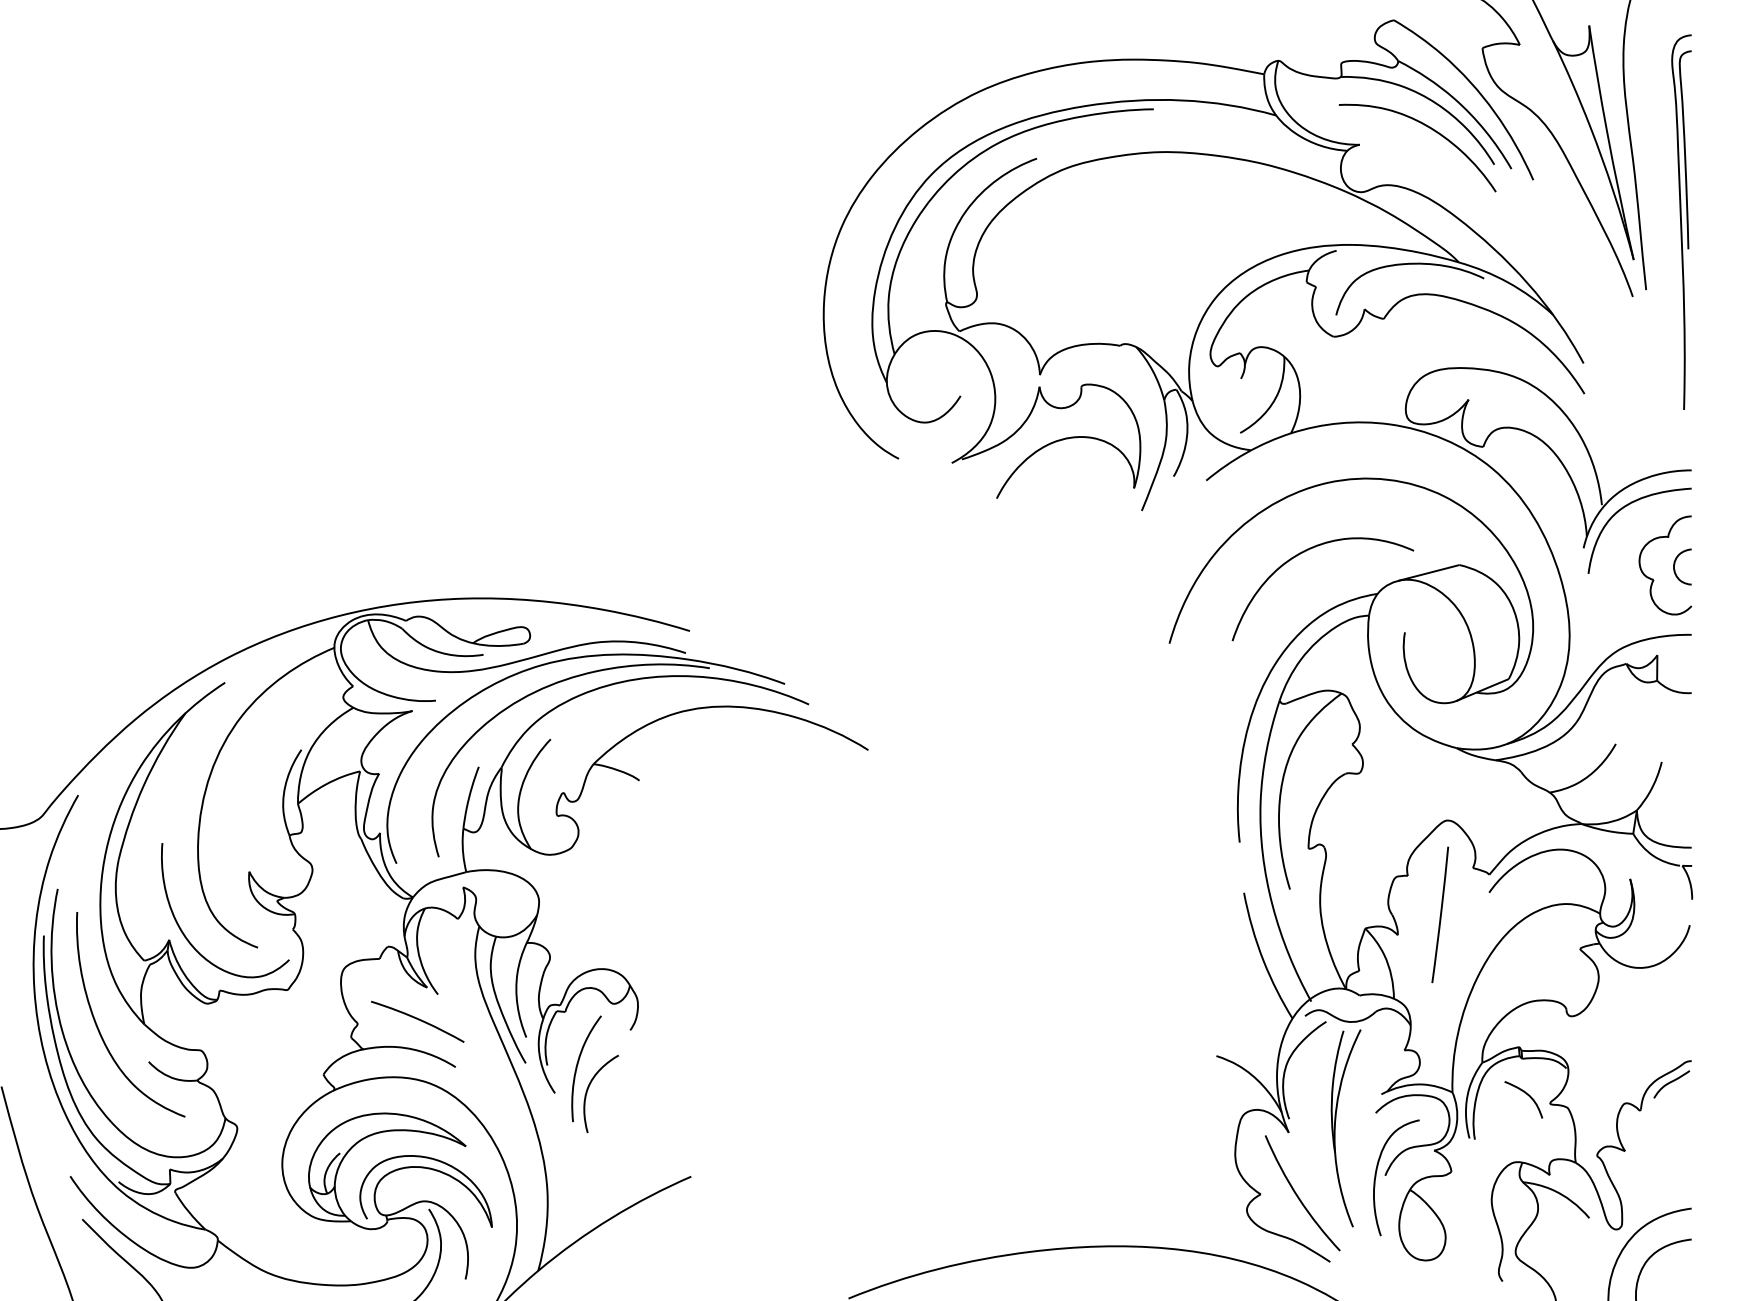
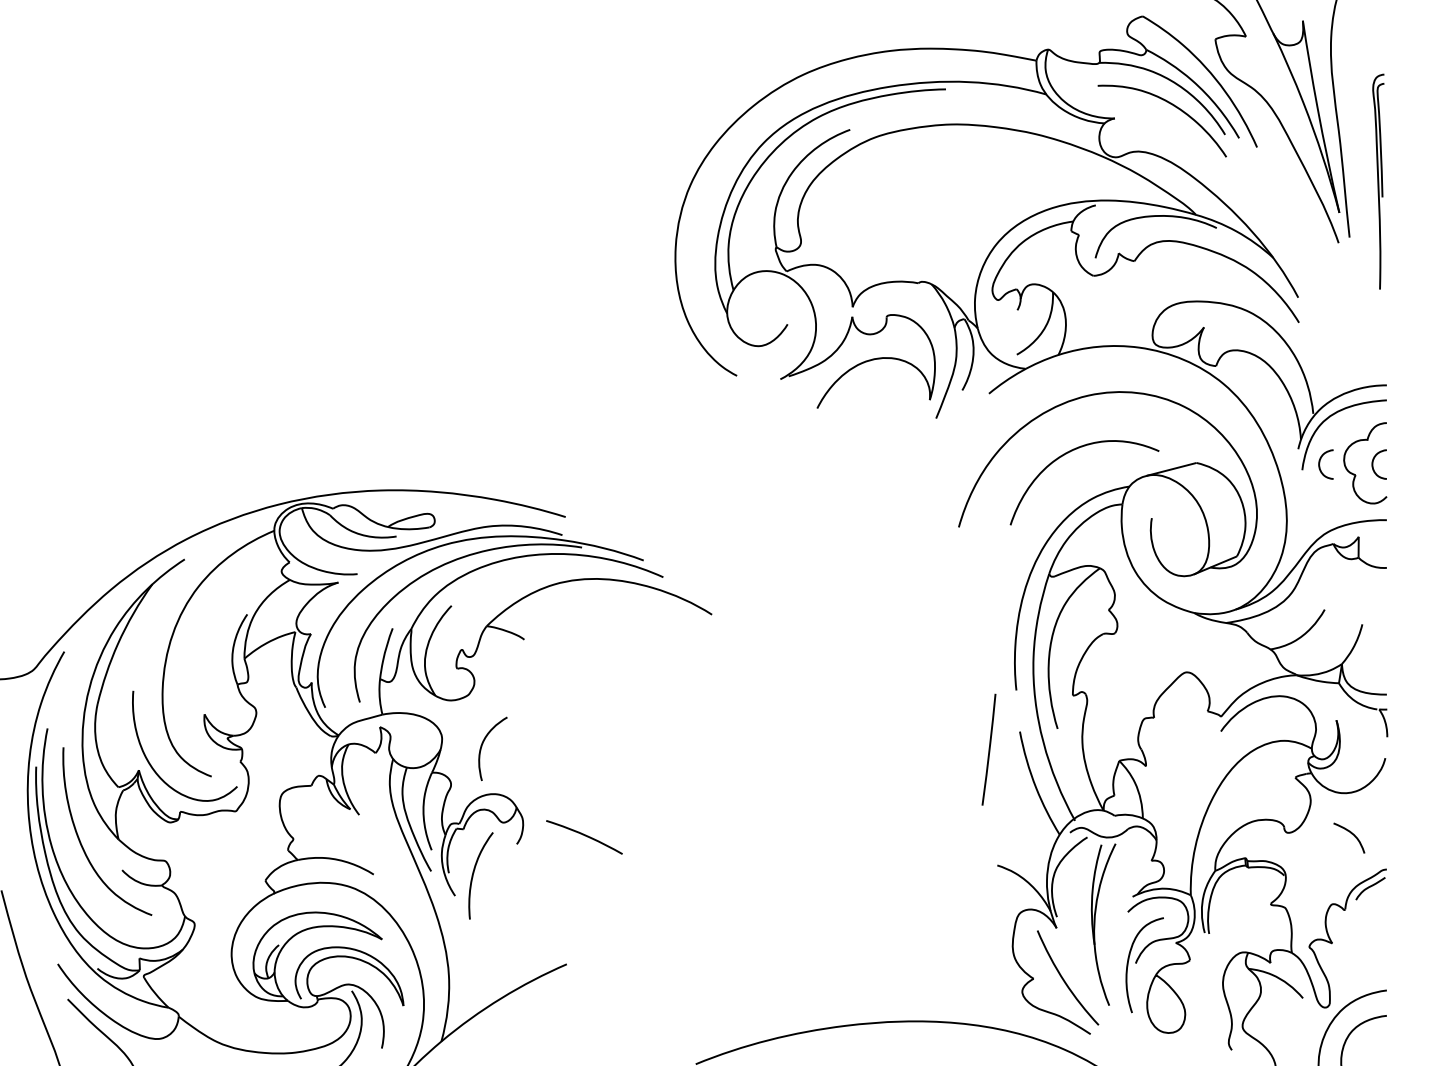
part: (1681, 221) -> (1378, 181), size x0.7
curve: (1610, 564) -> (1320, 462), added
line: (1440, 914) -> (989, 749), moved
curve: (418, 1020) -> (585, 836), moved
curve: (589, 1087) -> (483, 743), moved
curve: (1527, 1095) -> (1352, 834), moved

